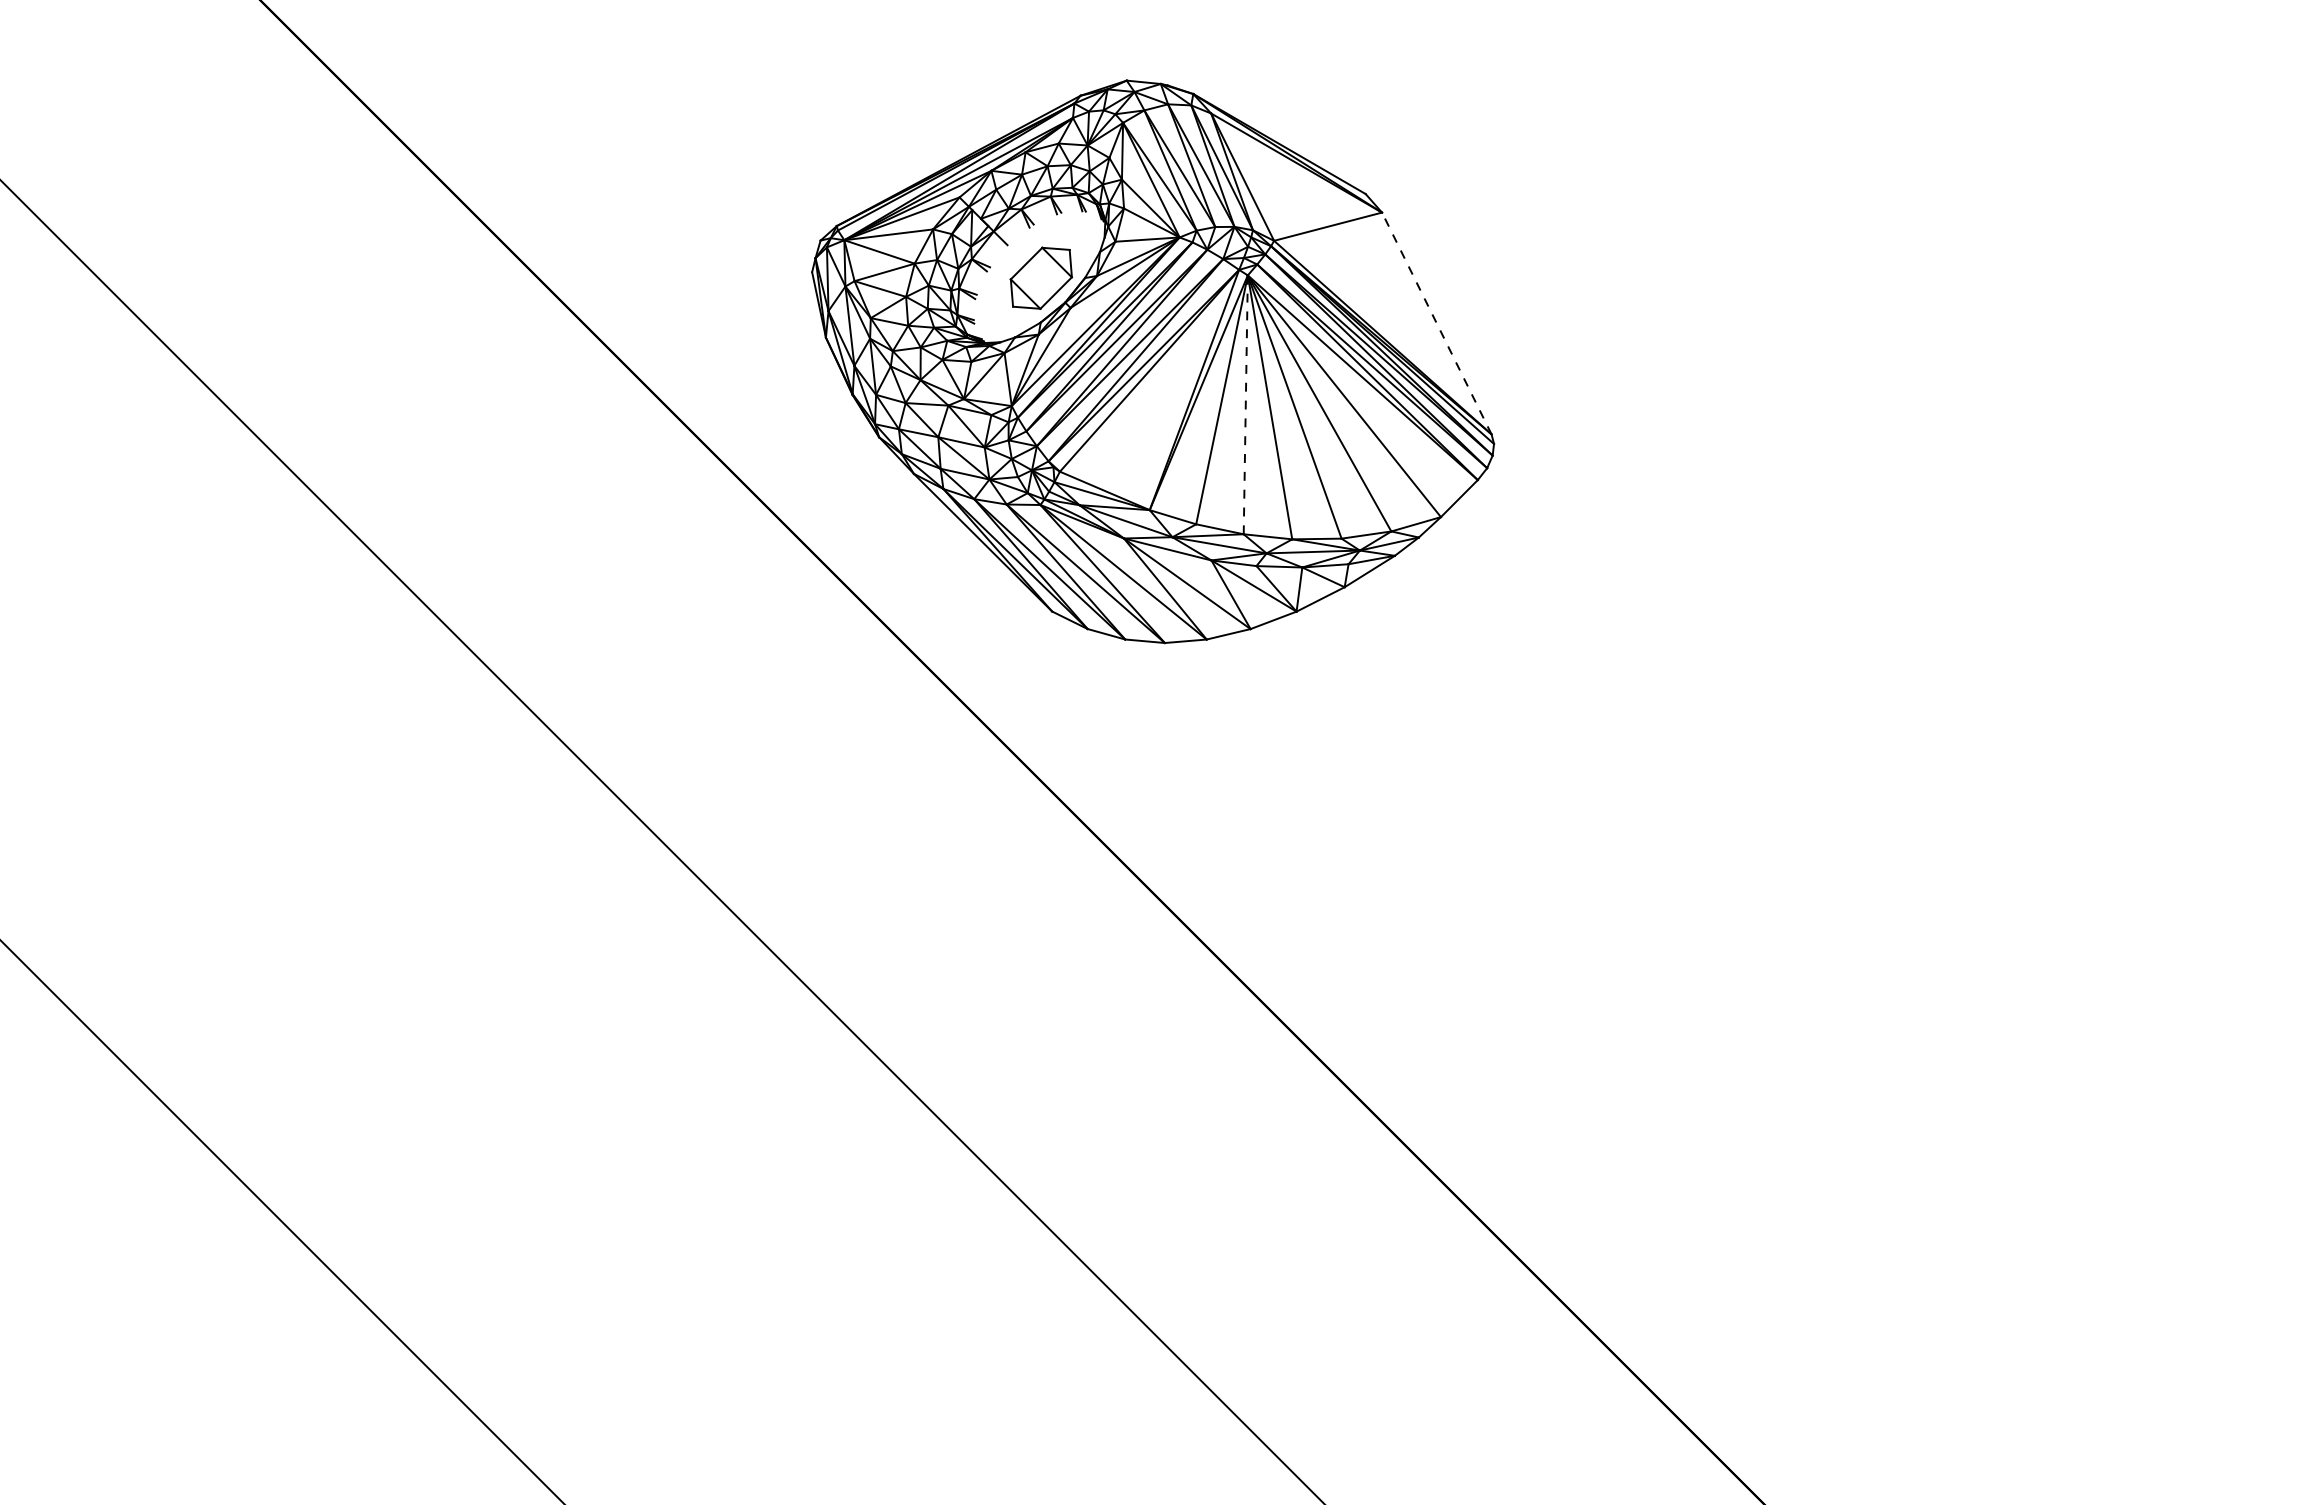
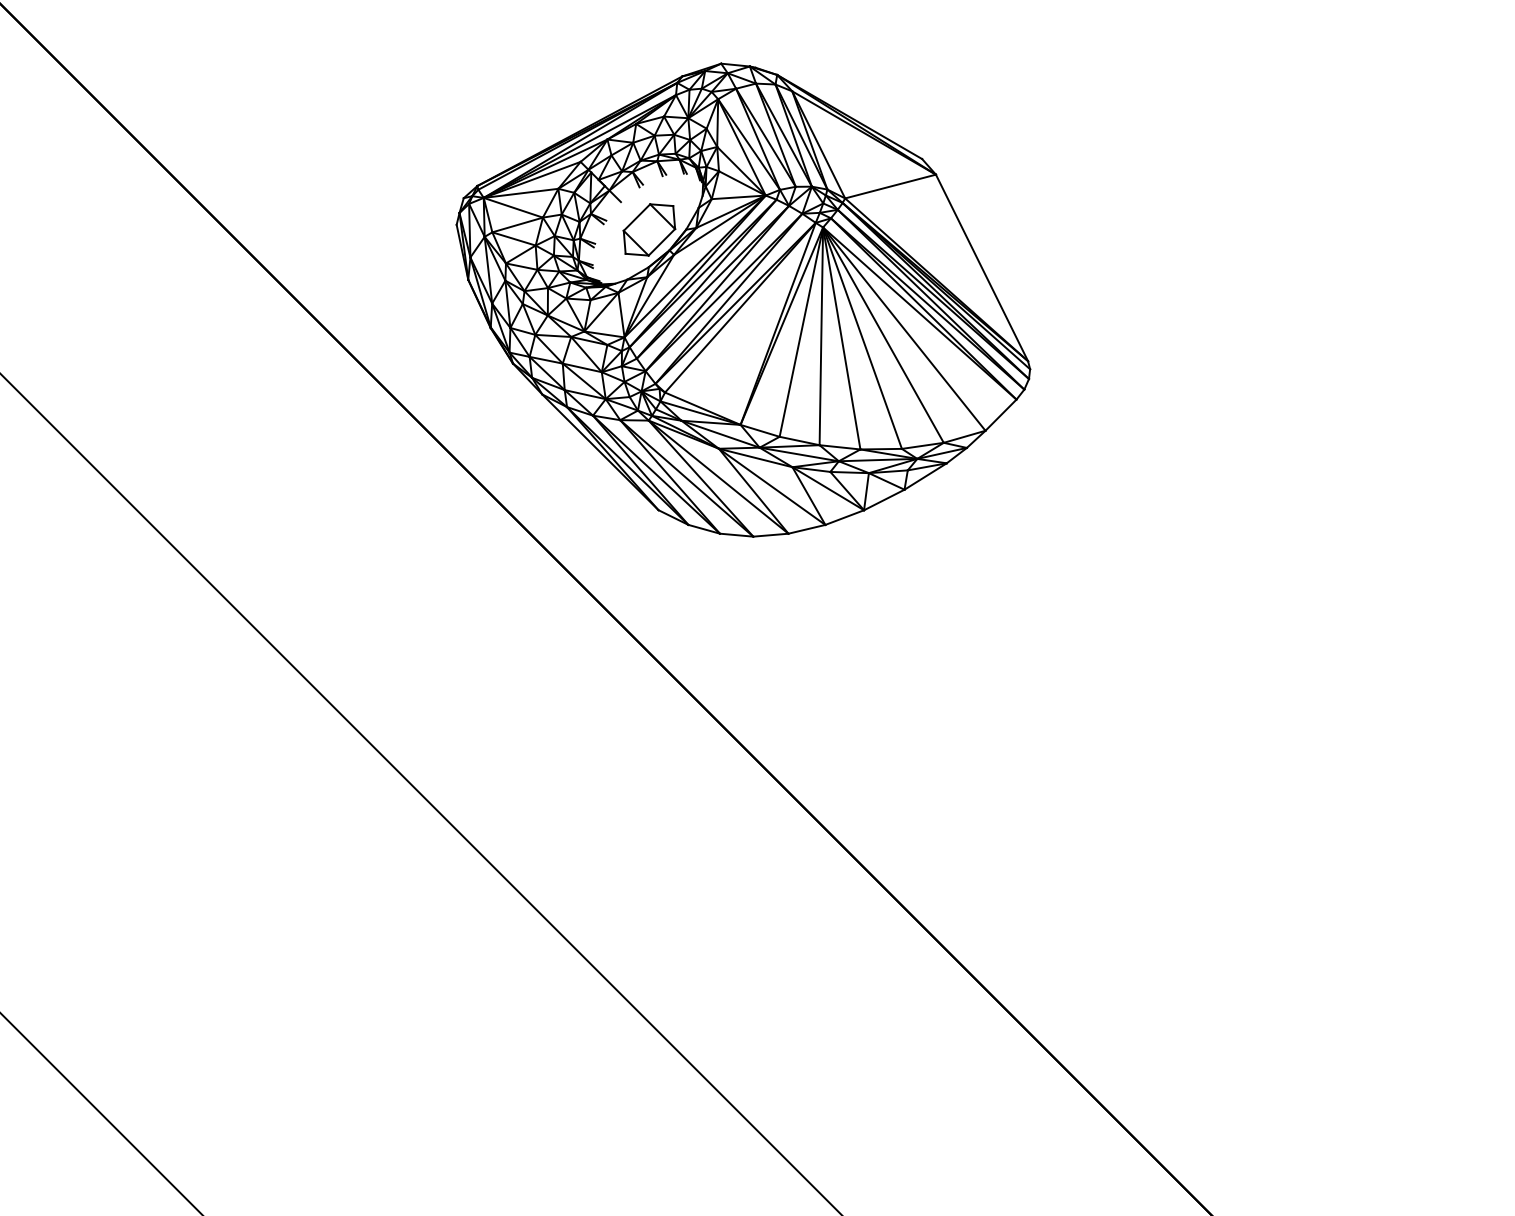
line: (1436, 323) -> (981, 267), dashed -> solid
line: (1245, 404) -> (821, 336), dashed -> solid

